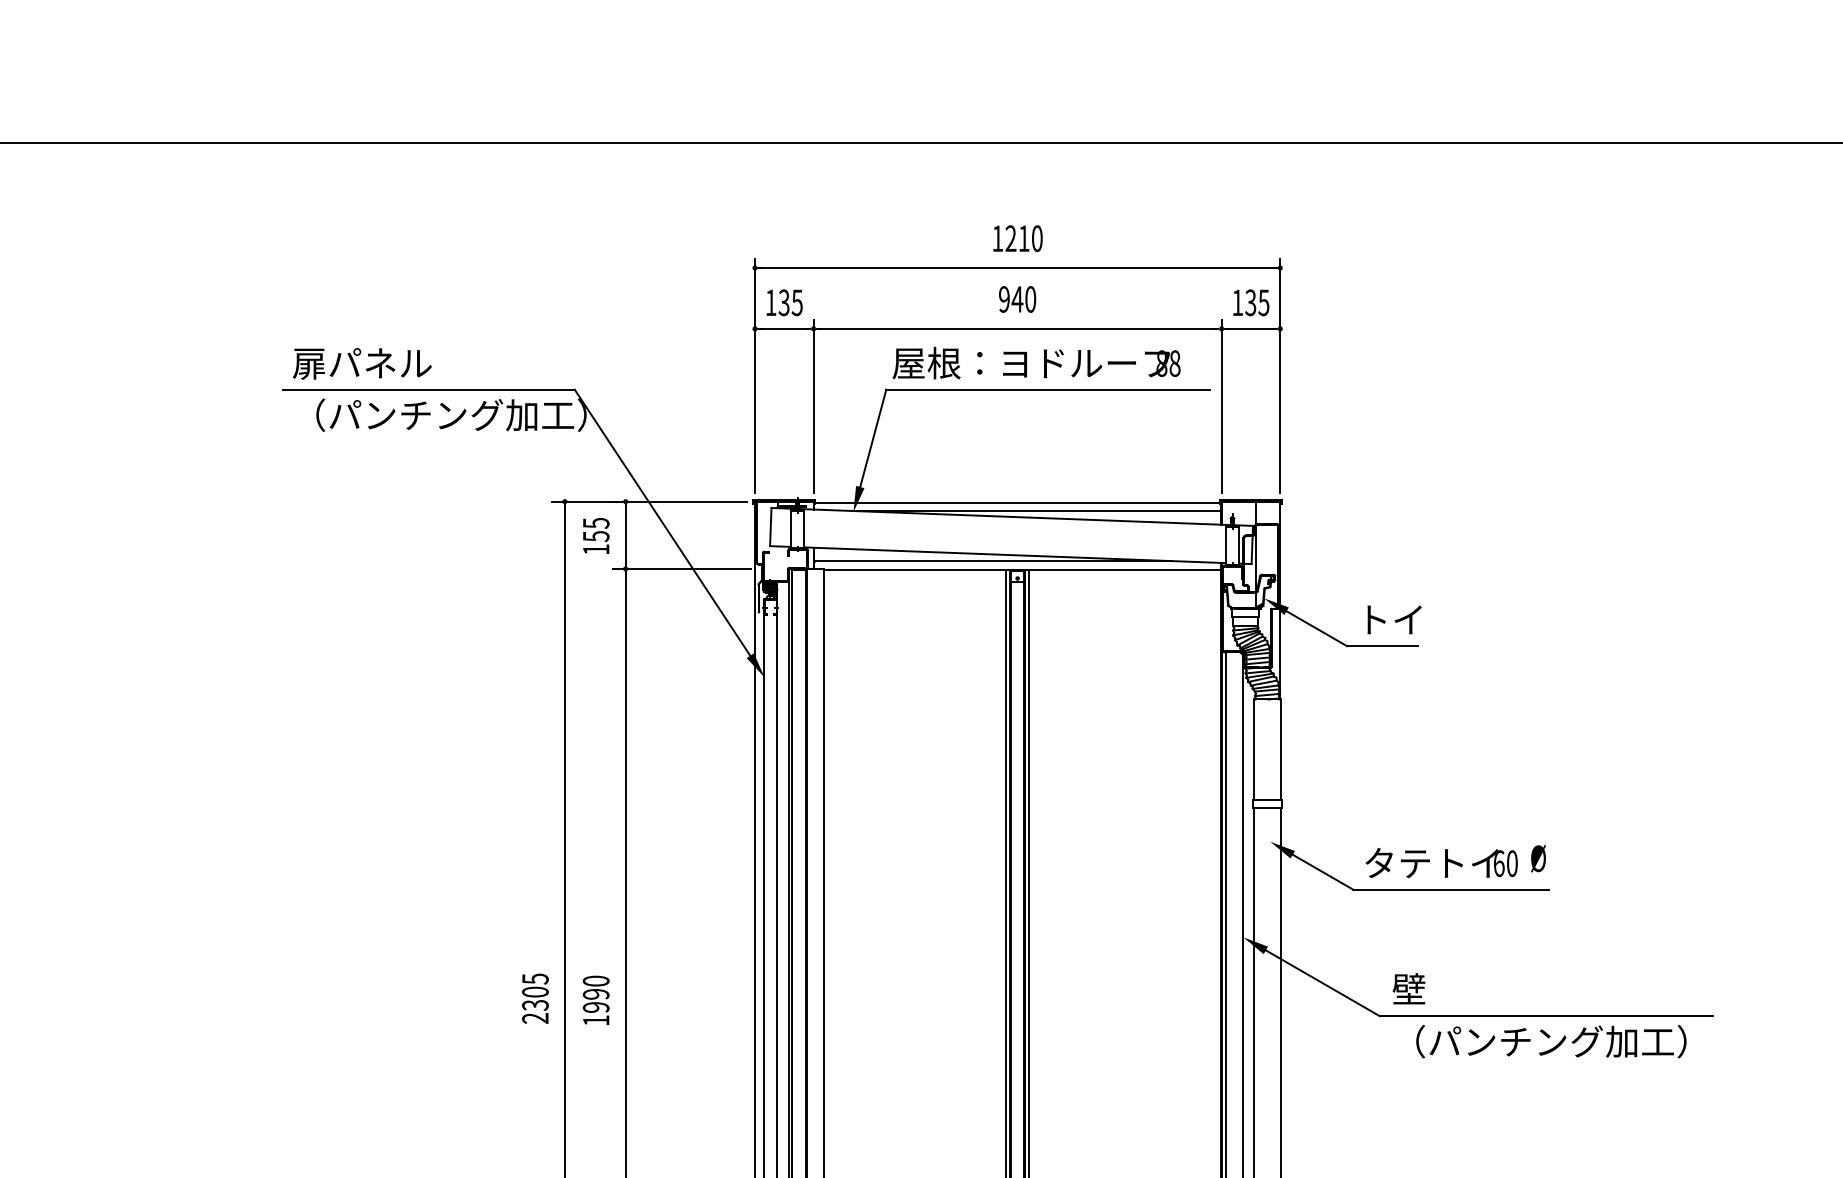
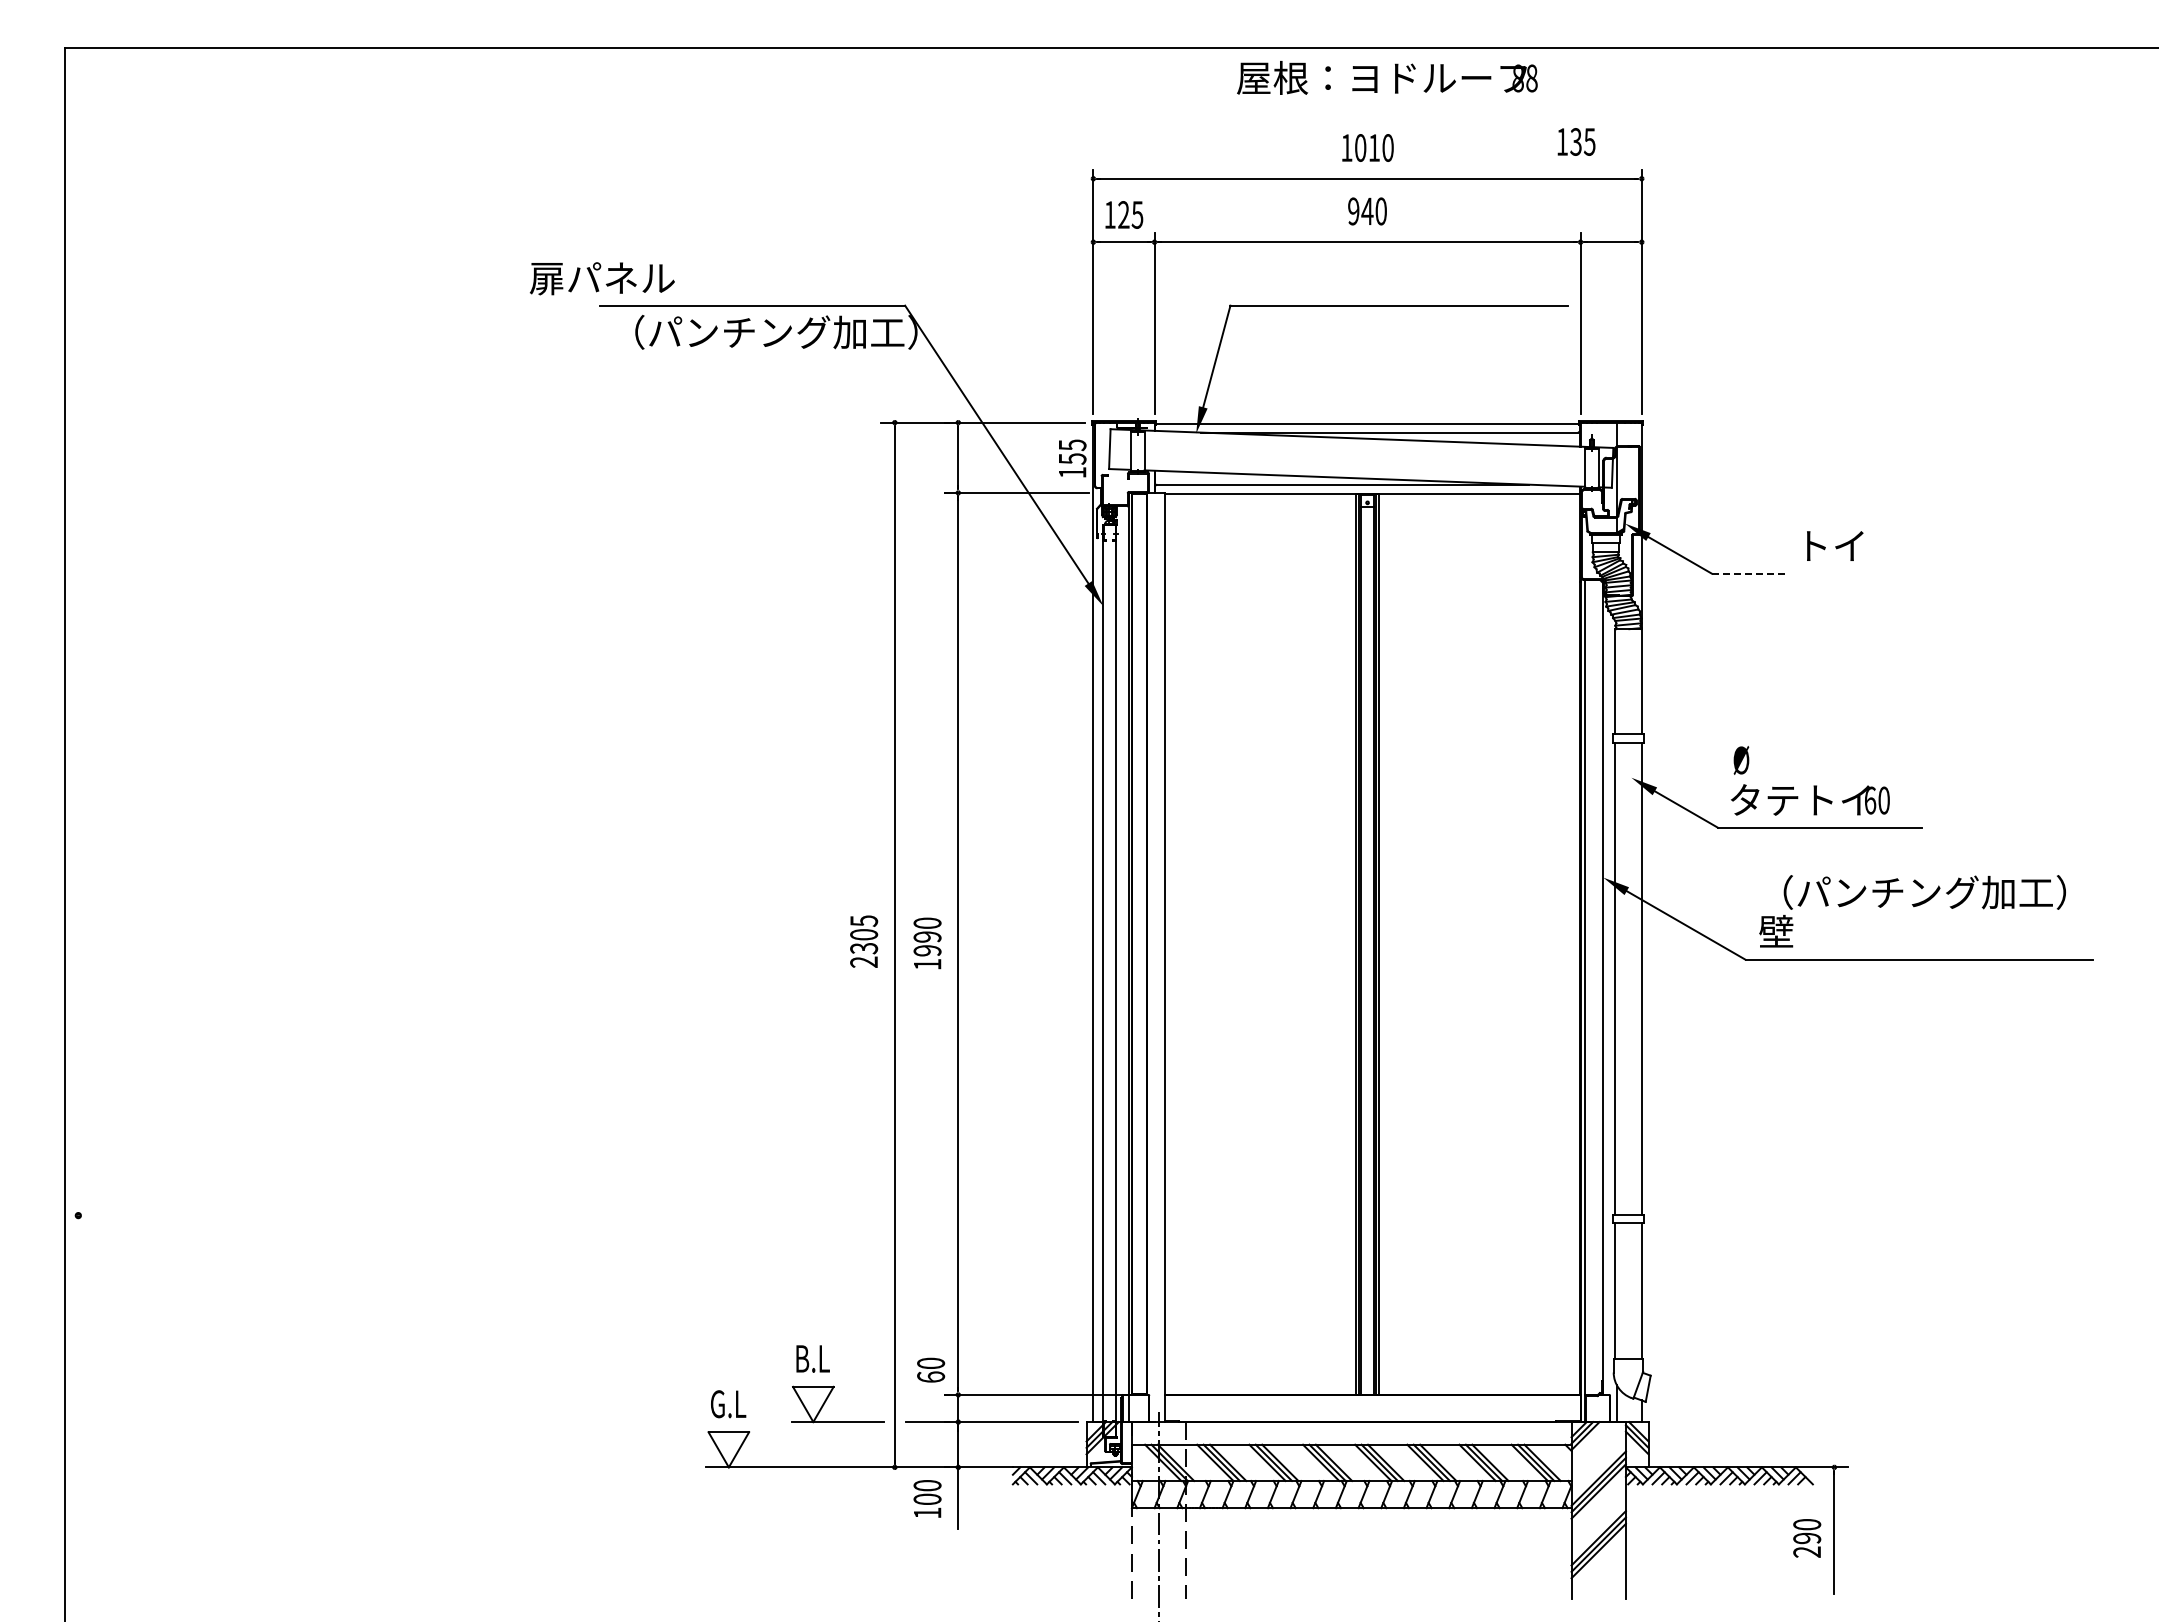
text: (1010, 238) -> (1360, 147), 1210 -> 1010
text: (783, 302) -> (1123, 214), 135 -> 125
text: (1251, 302) -> (1576, 141), moved
text: (1036, 362) -> (1387, 77), moved
text: (361, 363) -> (601, 278), moved
text: (596, 536) -> (1072, 458), moved
text: (1394, 619) -> (1835, 545), moved
line: (1382, 646) -> (1748, 573), solid -> dashed
text: (1538, 858) -> (1741, 760), moved
text: (1550, 1041) -> (1924, 892), moved

